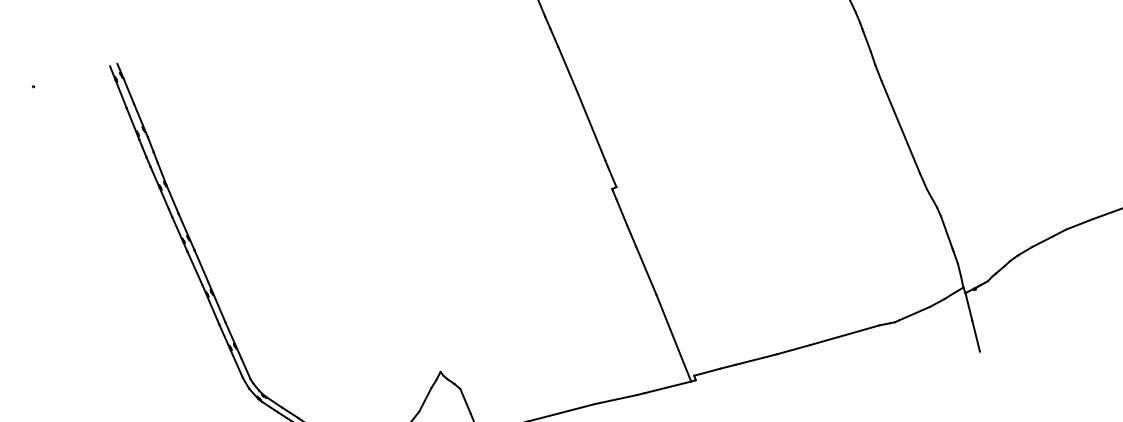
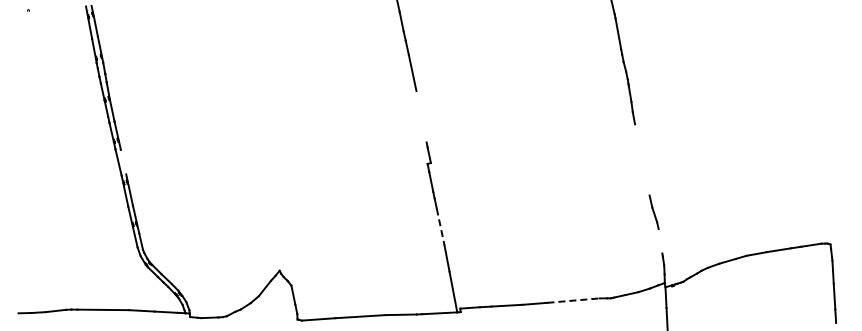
line: (591, 126) -> (421, 116), removed
line: (900, 126) -> (642, 159), removed
line: (946, 232) -> (660, 241), removed
line: (201, 265) -> (123, 161), removed
line: (646, 271) -> (440, 227), solid -> dashed
line: (846, 334) -> (574, 300), solid -> dashed

